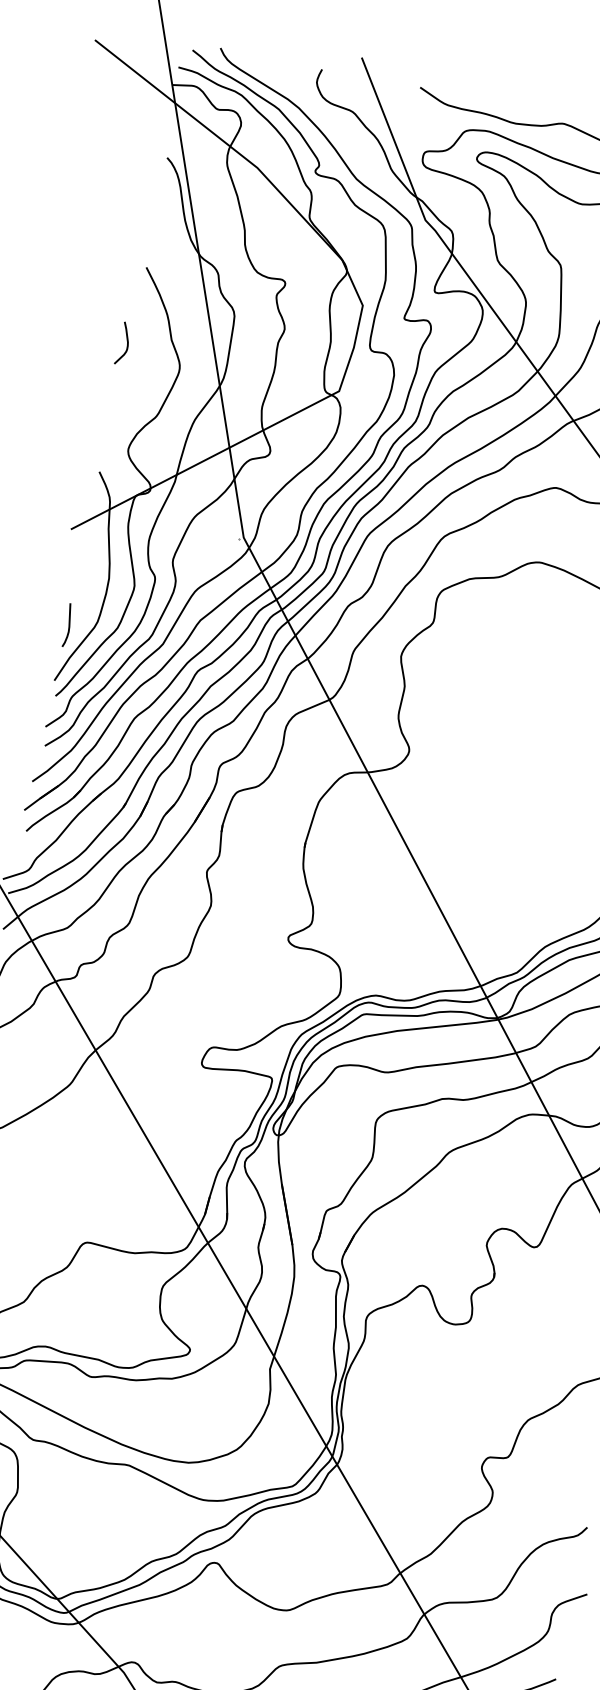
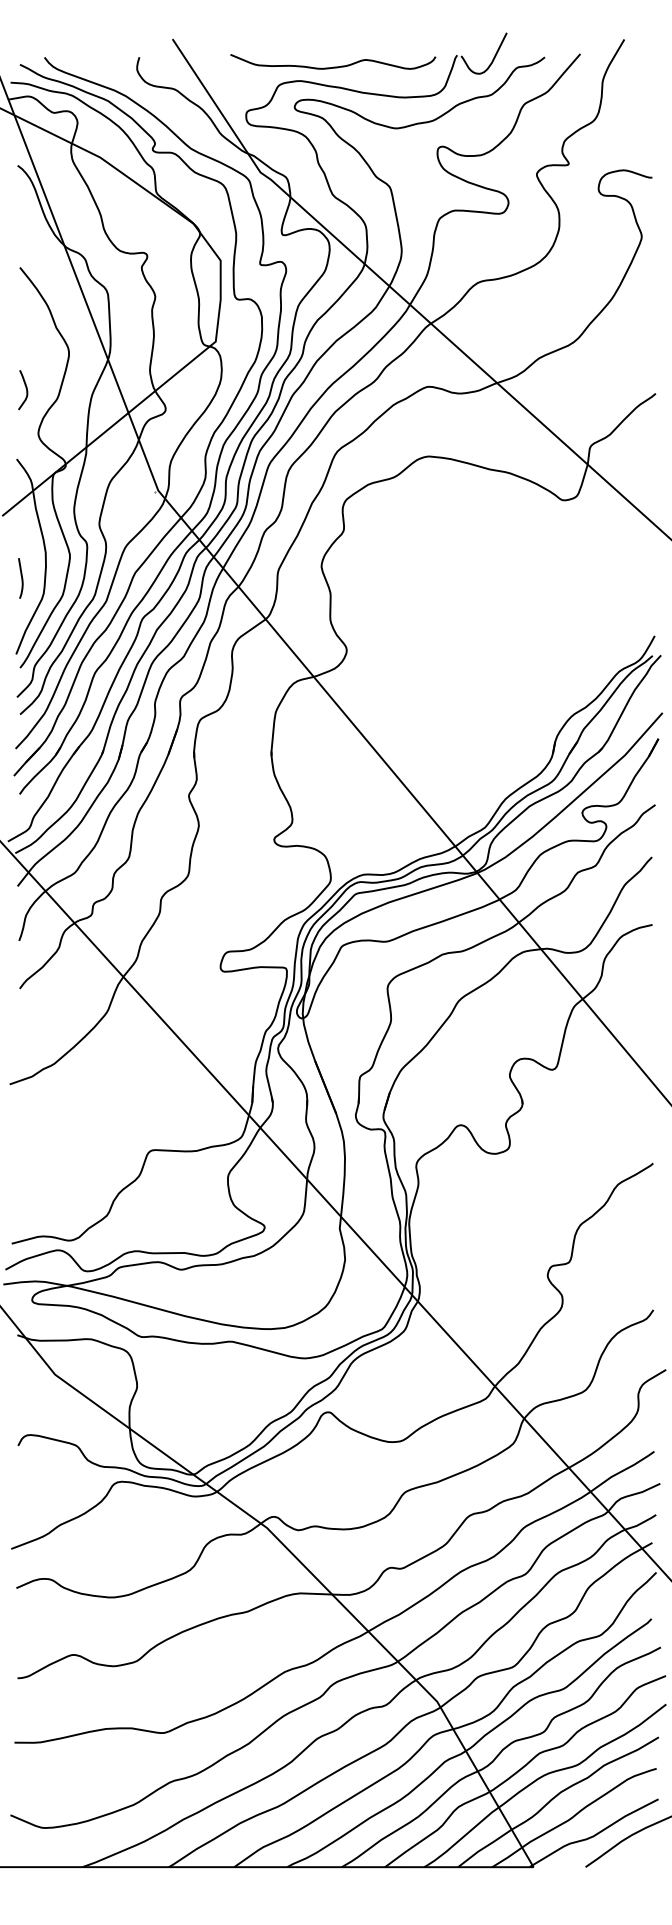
curve: (126, 342) -> (25, 388), moved
curve: (68, 625) -> (21, 578), moved

